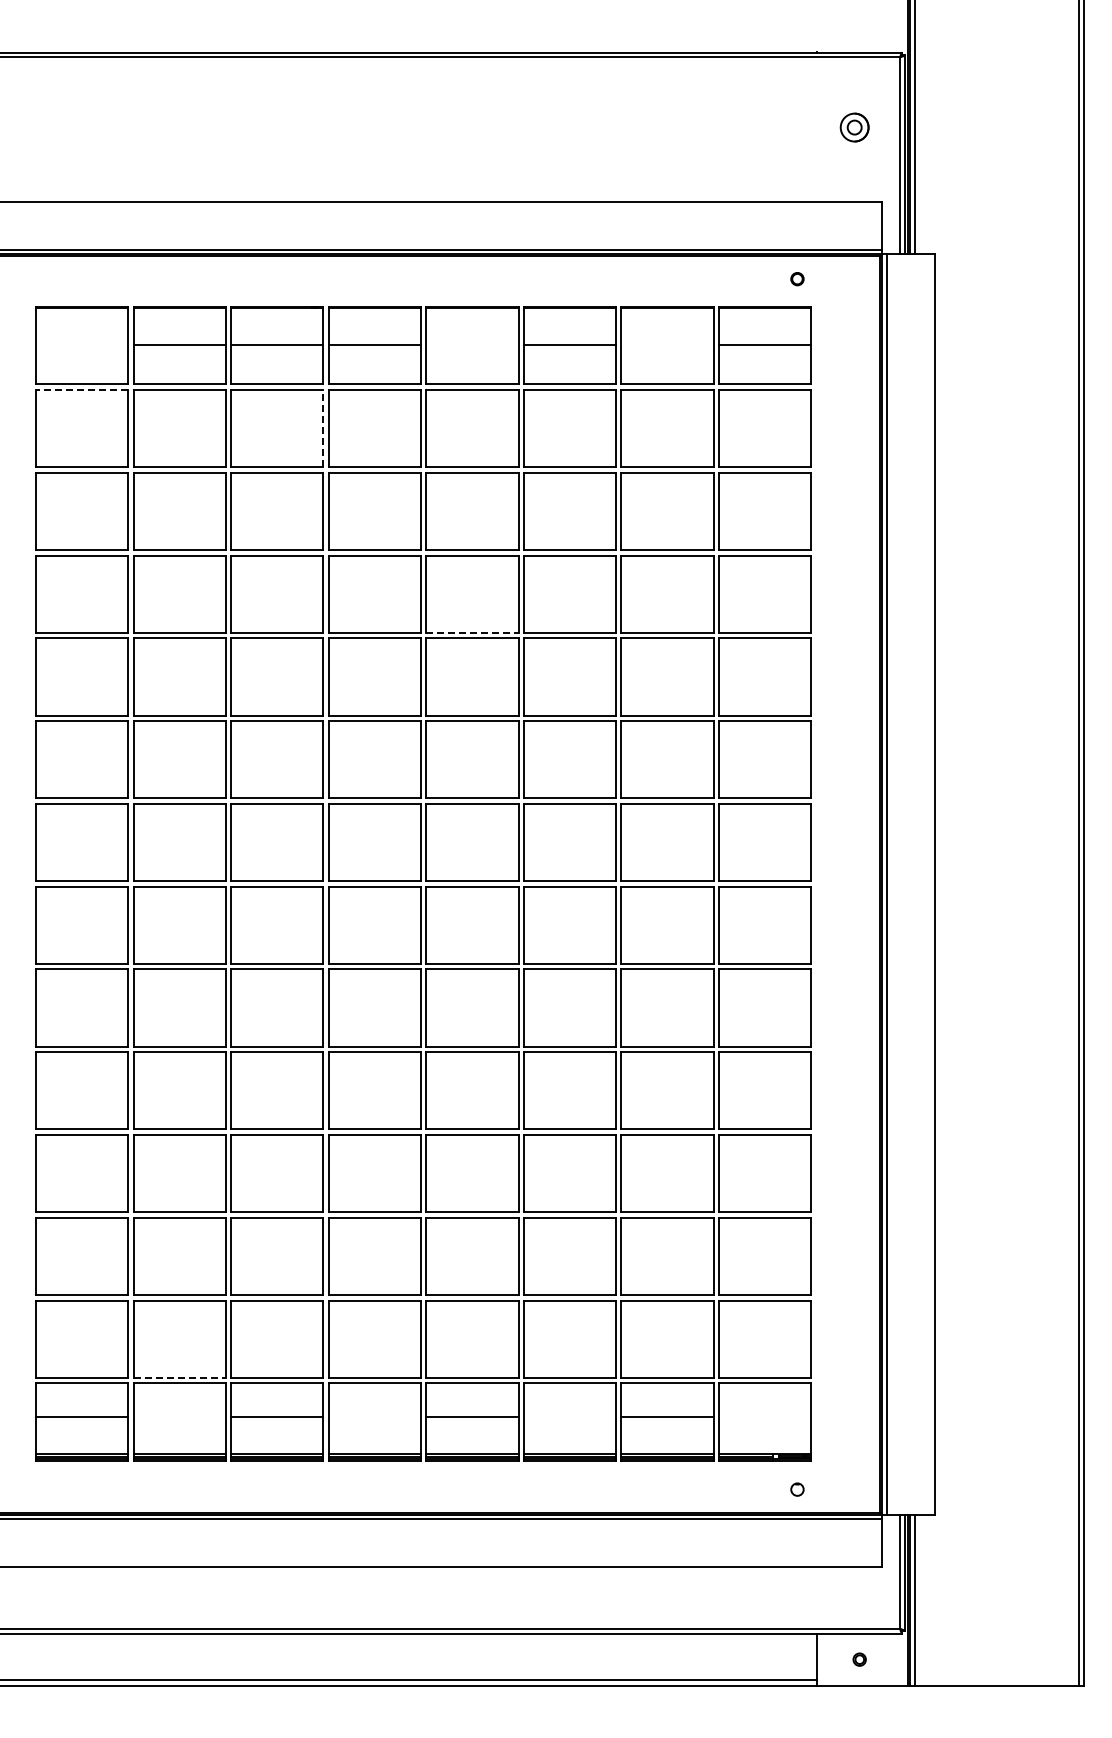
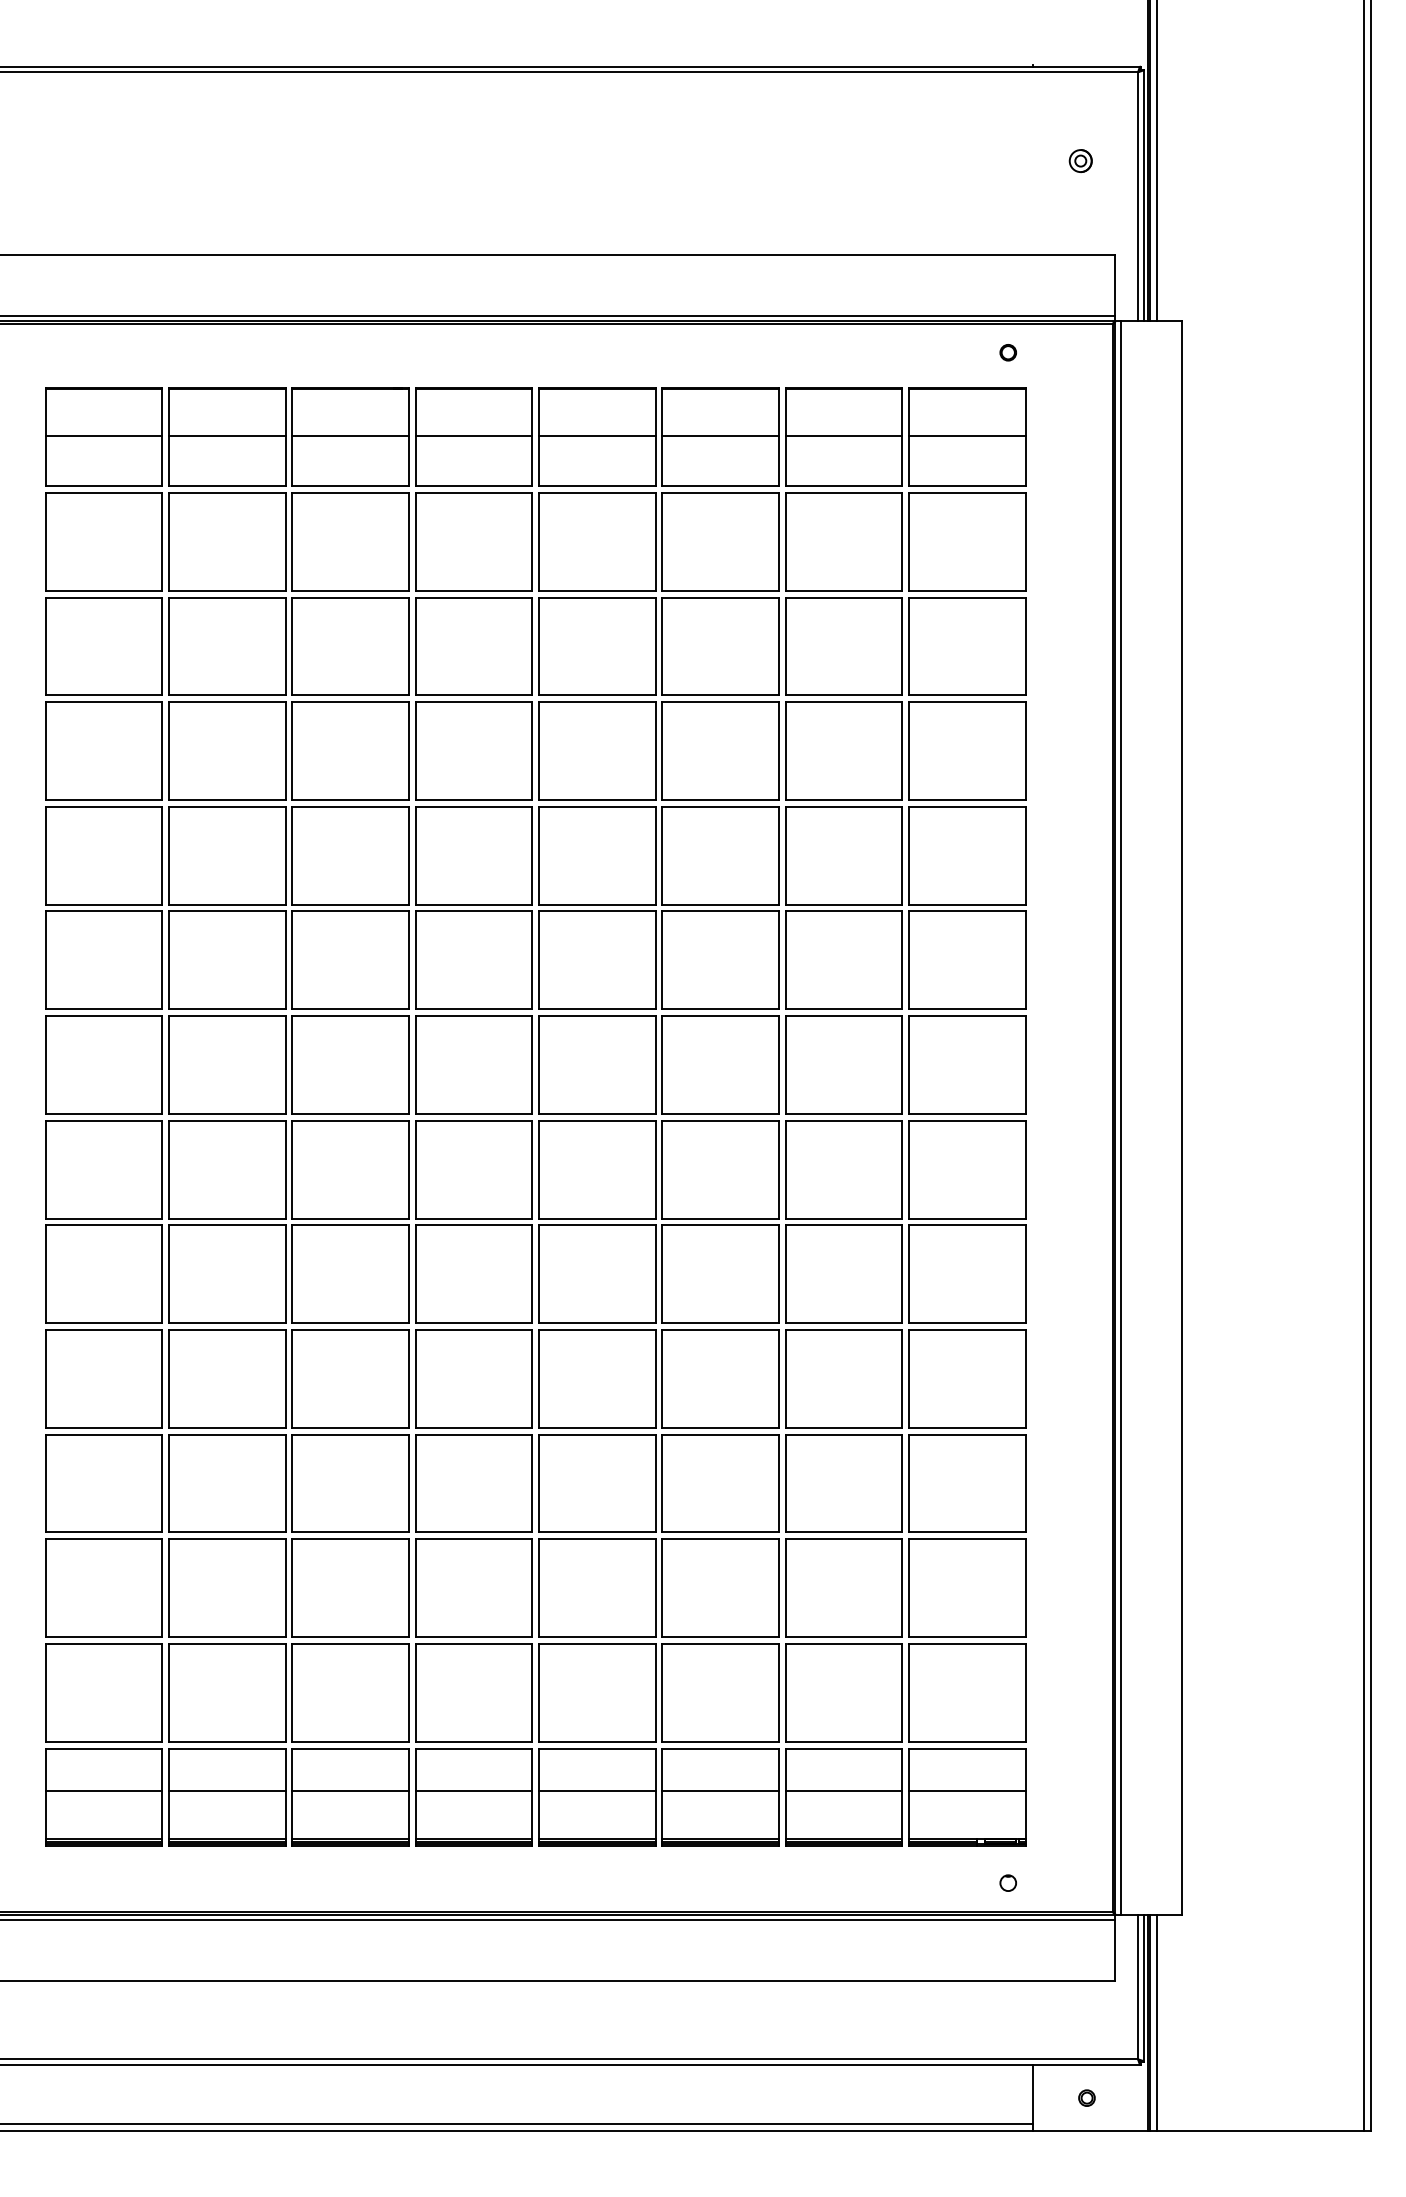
part: (854, 127) -> (1080, 161), size x0.62
line: (82, 344) -> (104, 435), added
line: (472, 344) -> (597, 435), added
line: (667, 344) -> (843, 435), added
line: (81, 389) -> (103, 492), dashed -> solid
line: (323, 428) -> (409, 541), dashed -> solid
line: (472, 632) -> (597, 799), dashed -> solid
line: (180, 1377) -> (228, 1741), dashed -> solid
line: (179, 1417) -> (226, 1791), added
line: (374, 1417) -> (473, 1791), added
line: (569, 1417) -> (720, 1791), added
line: (764, 1417) -> (966, 1791), added

